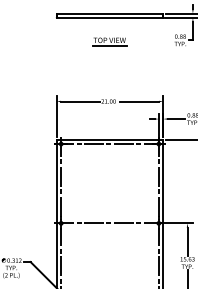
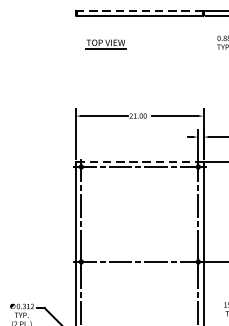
line: (110, 13) -> (140, 10), solid -> dashed
part: (109, 41) -> (105, 44), moved
line: (110, 139) -> (140, 161), solid -> dashed

